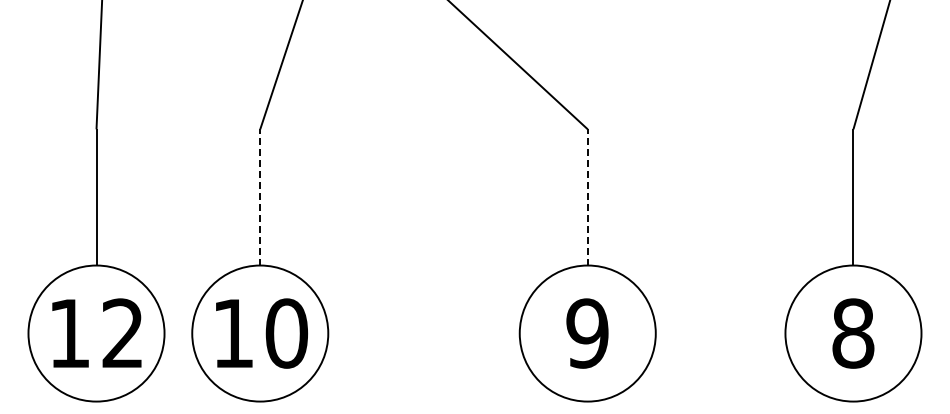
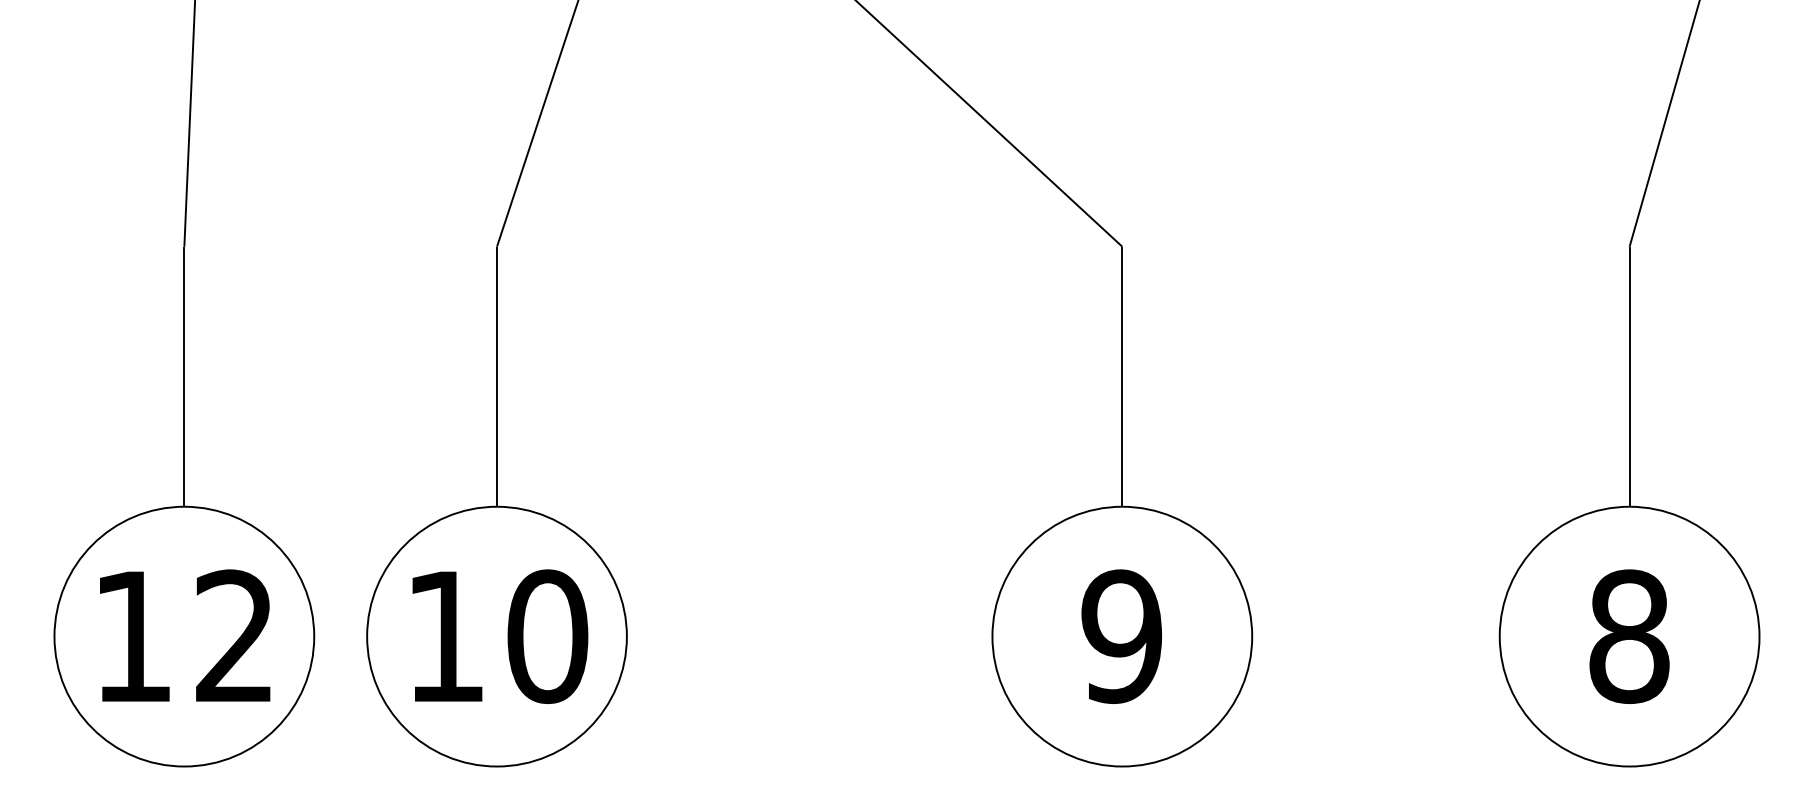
line: (260, 196) -> (497, 374), dashed -> solid
line: (587, 196) -> (1121, 374), dashed -> solid

